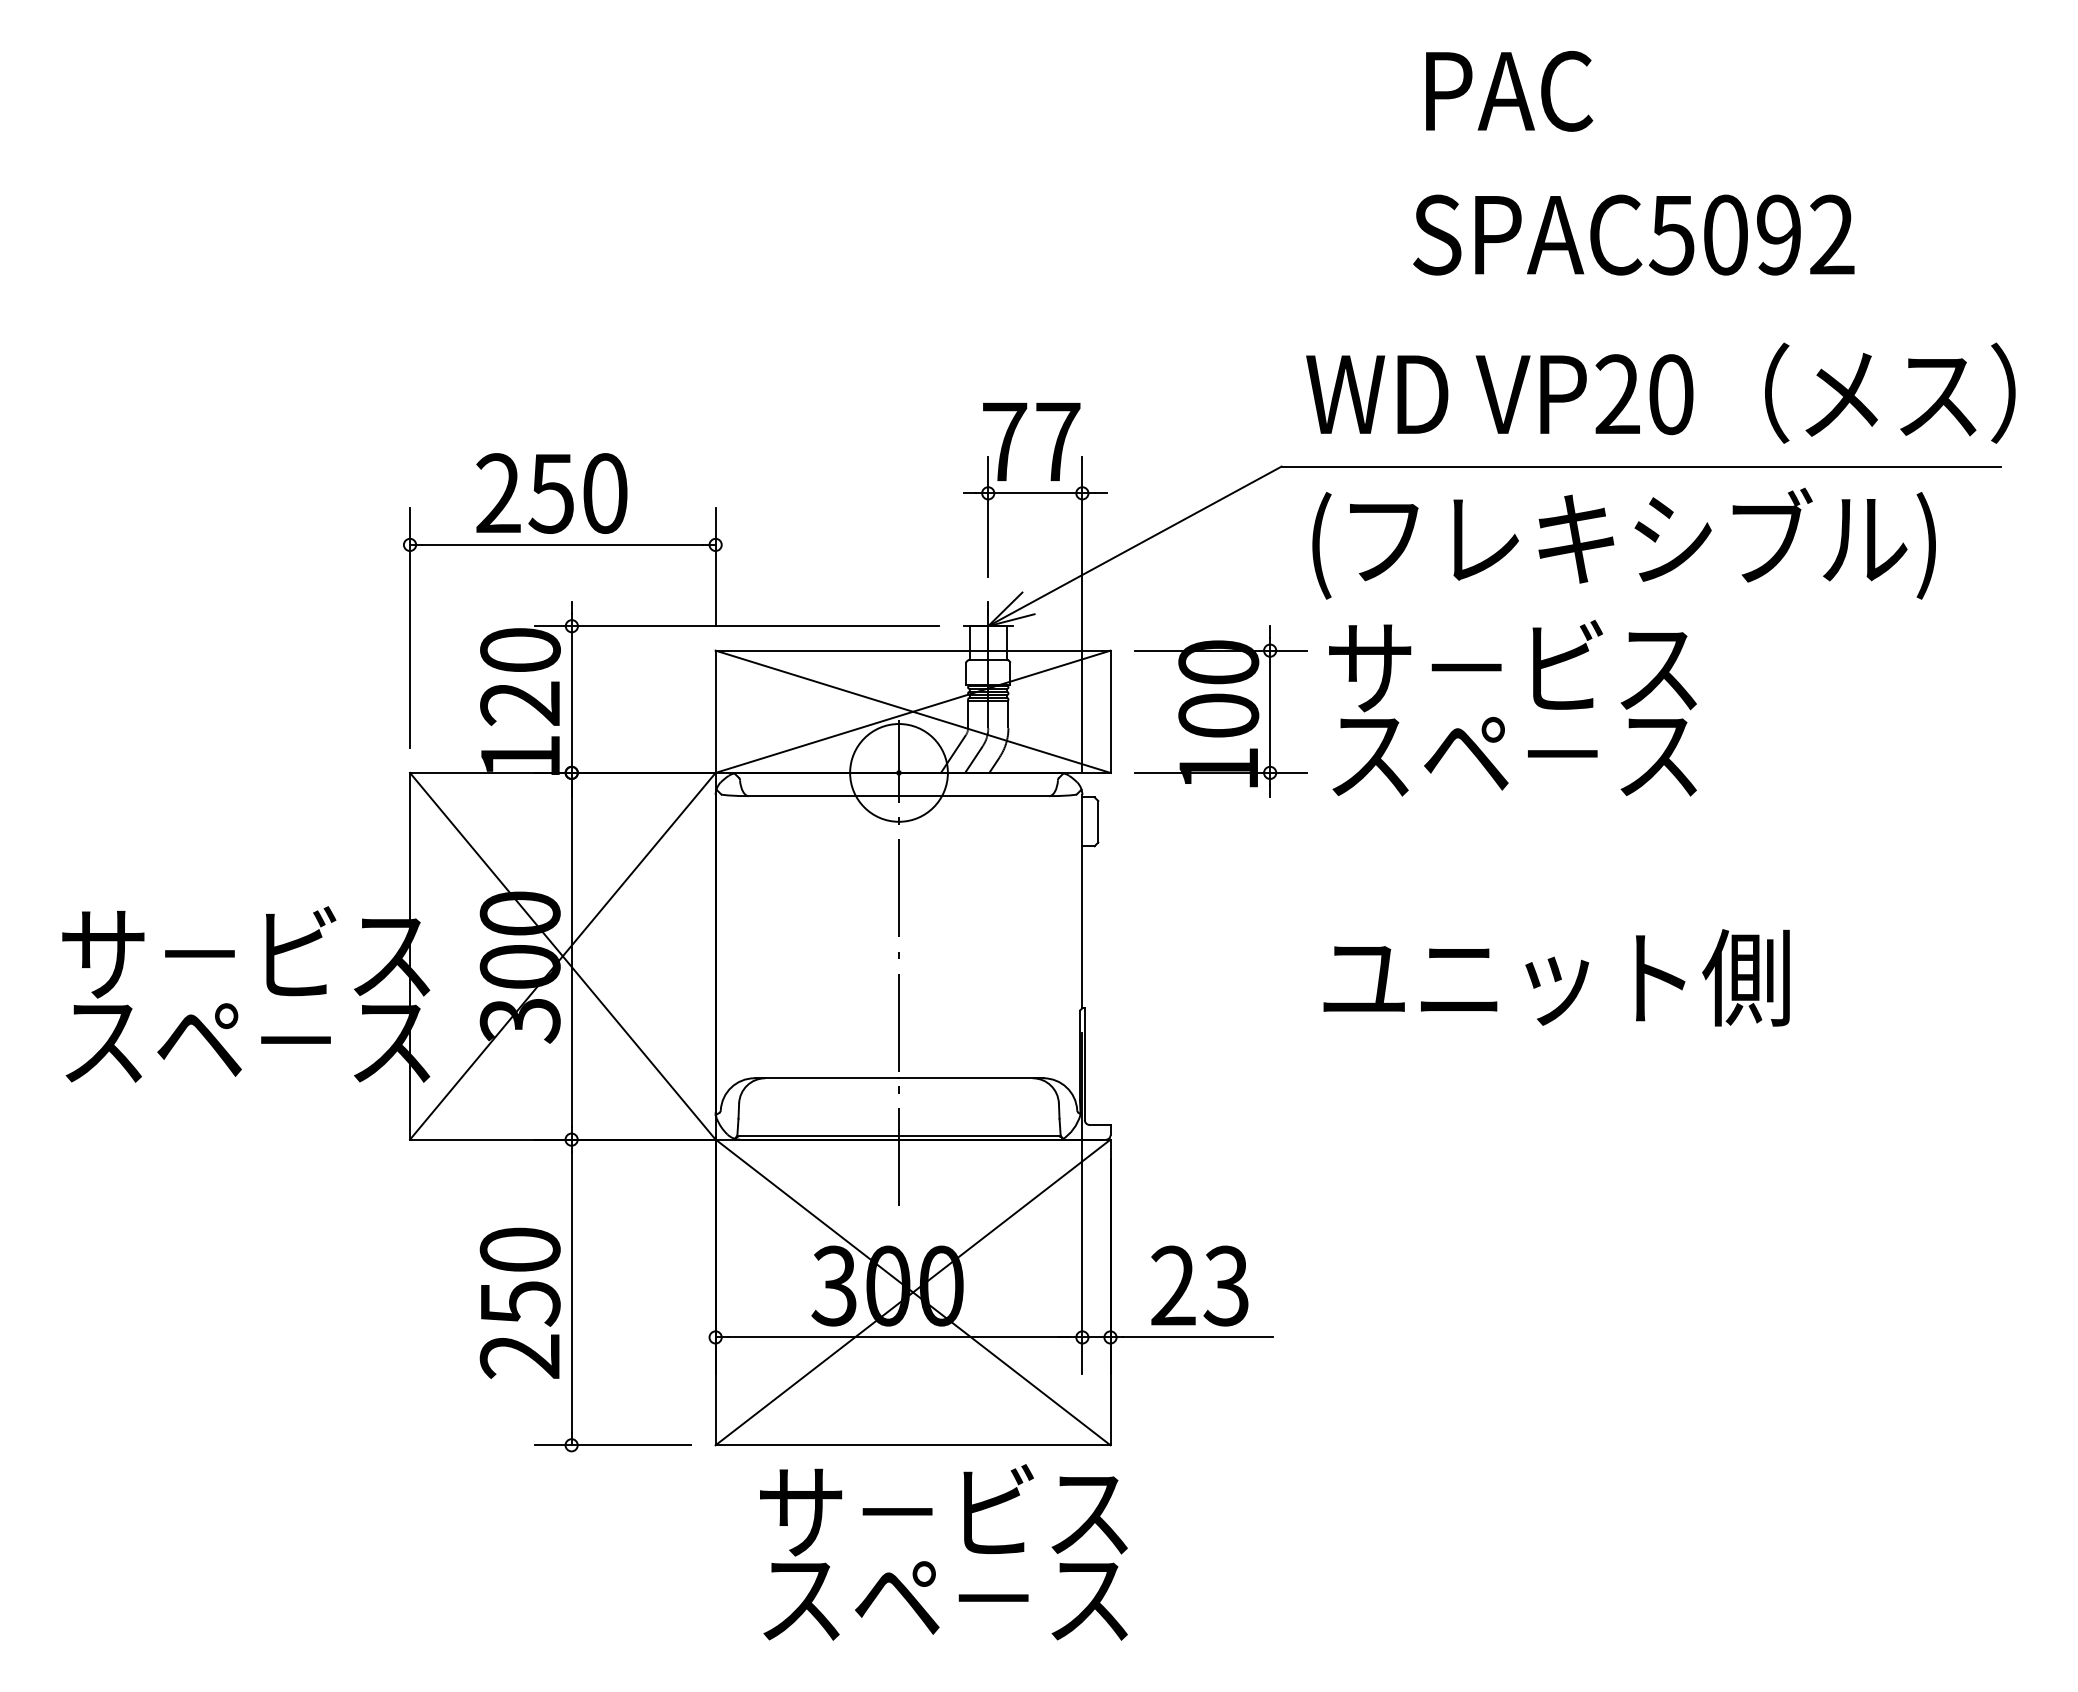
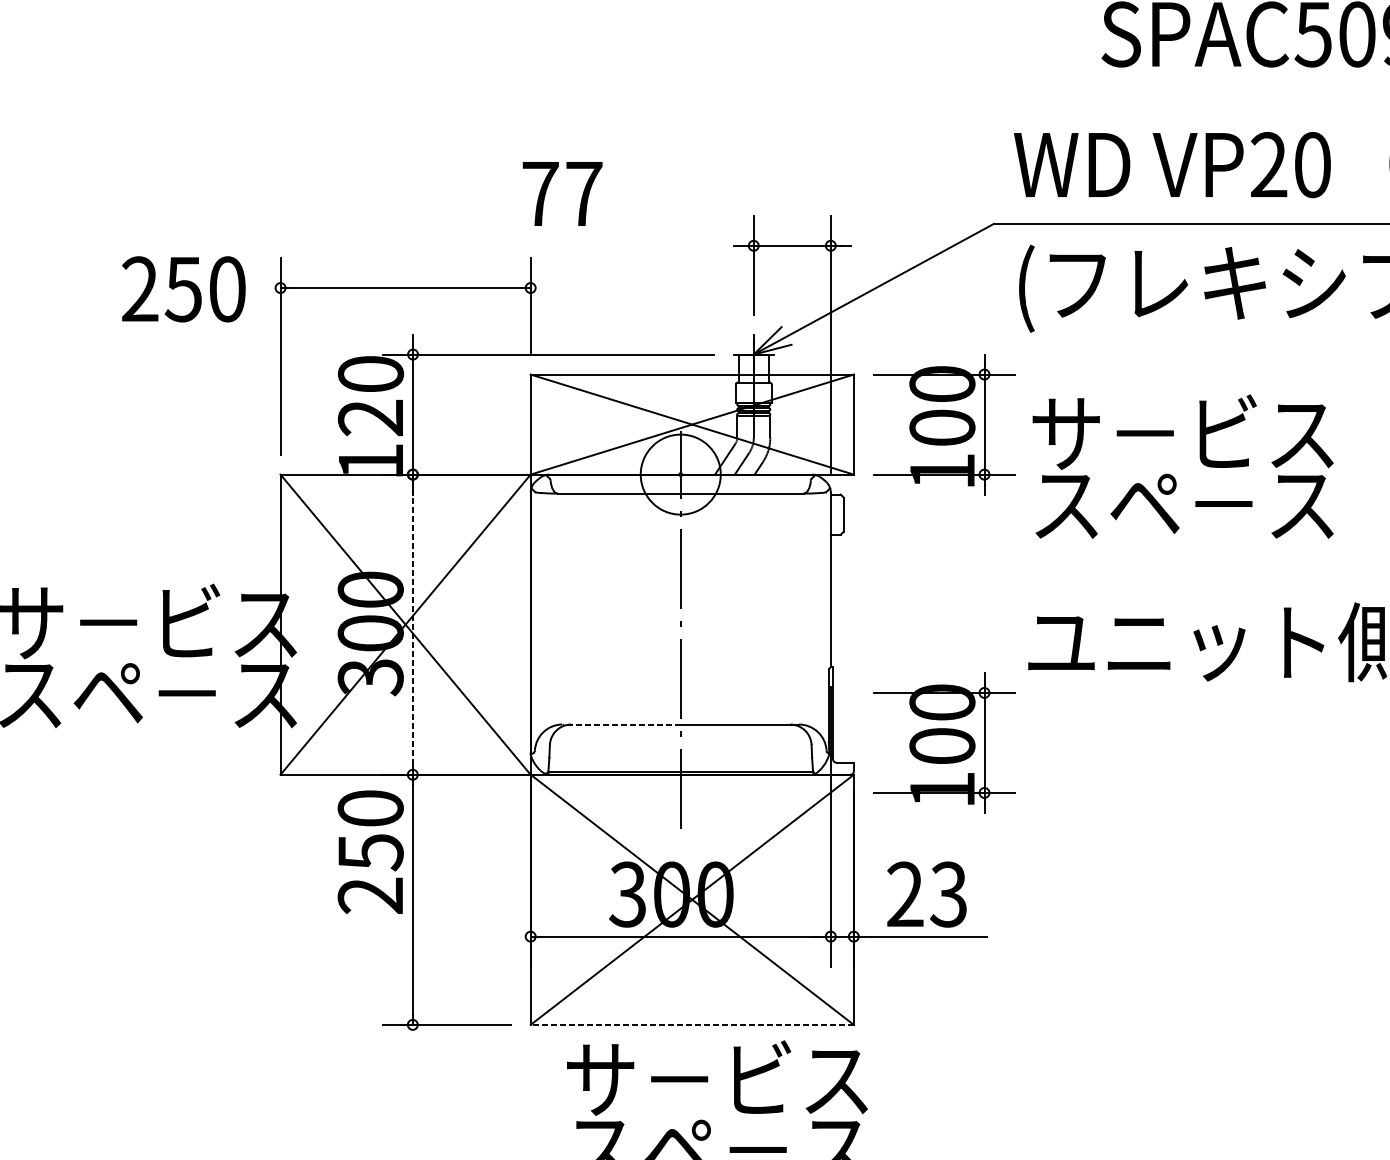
text: (1031, 441) -> (562, 193), moved
text: (551, 493) -> (183, 289), moved
text: (1512, 708) -> (1182, 466), moved
line: (571, 955) -> (412, 624), solid -> dashed
line: (826, 1078) -> (621, 724), solid -> dashed
part: (1220, 1100) -> (943, 742), added
text: (519, 1302) -> (370, 851), moved
line: (912, 1445) -> (691, 1025), solid -> dashed

